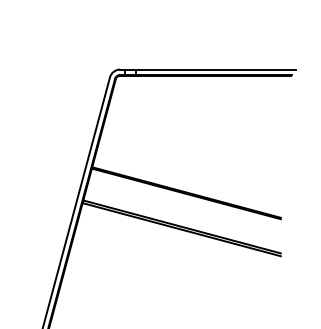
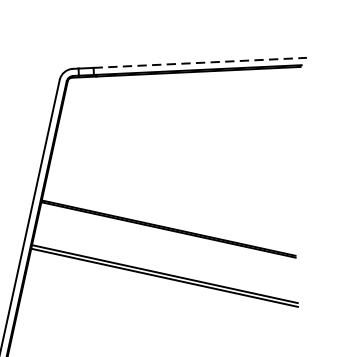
line: (216, 69) -> (200, 62), solid -> dashed

